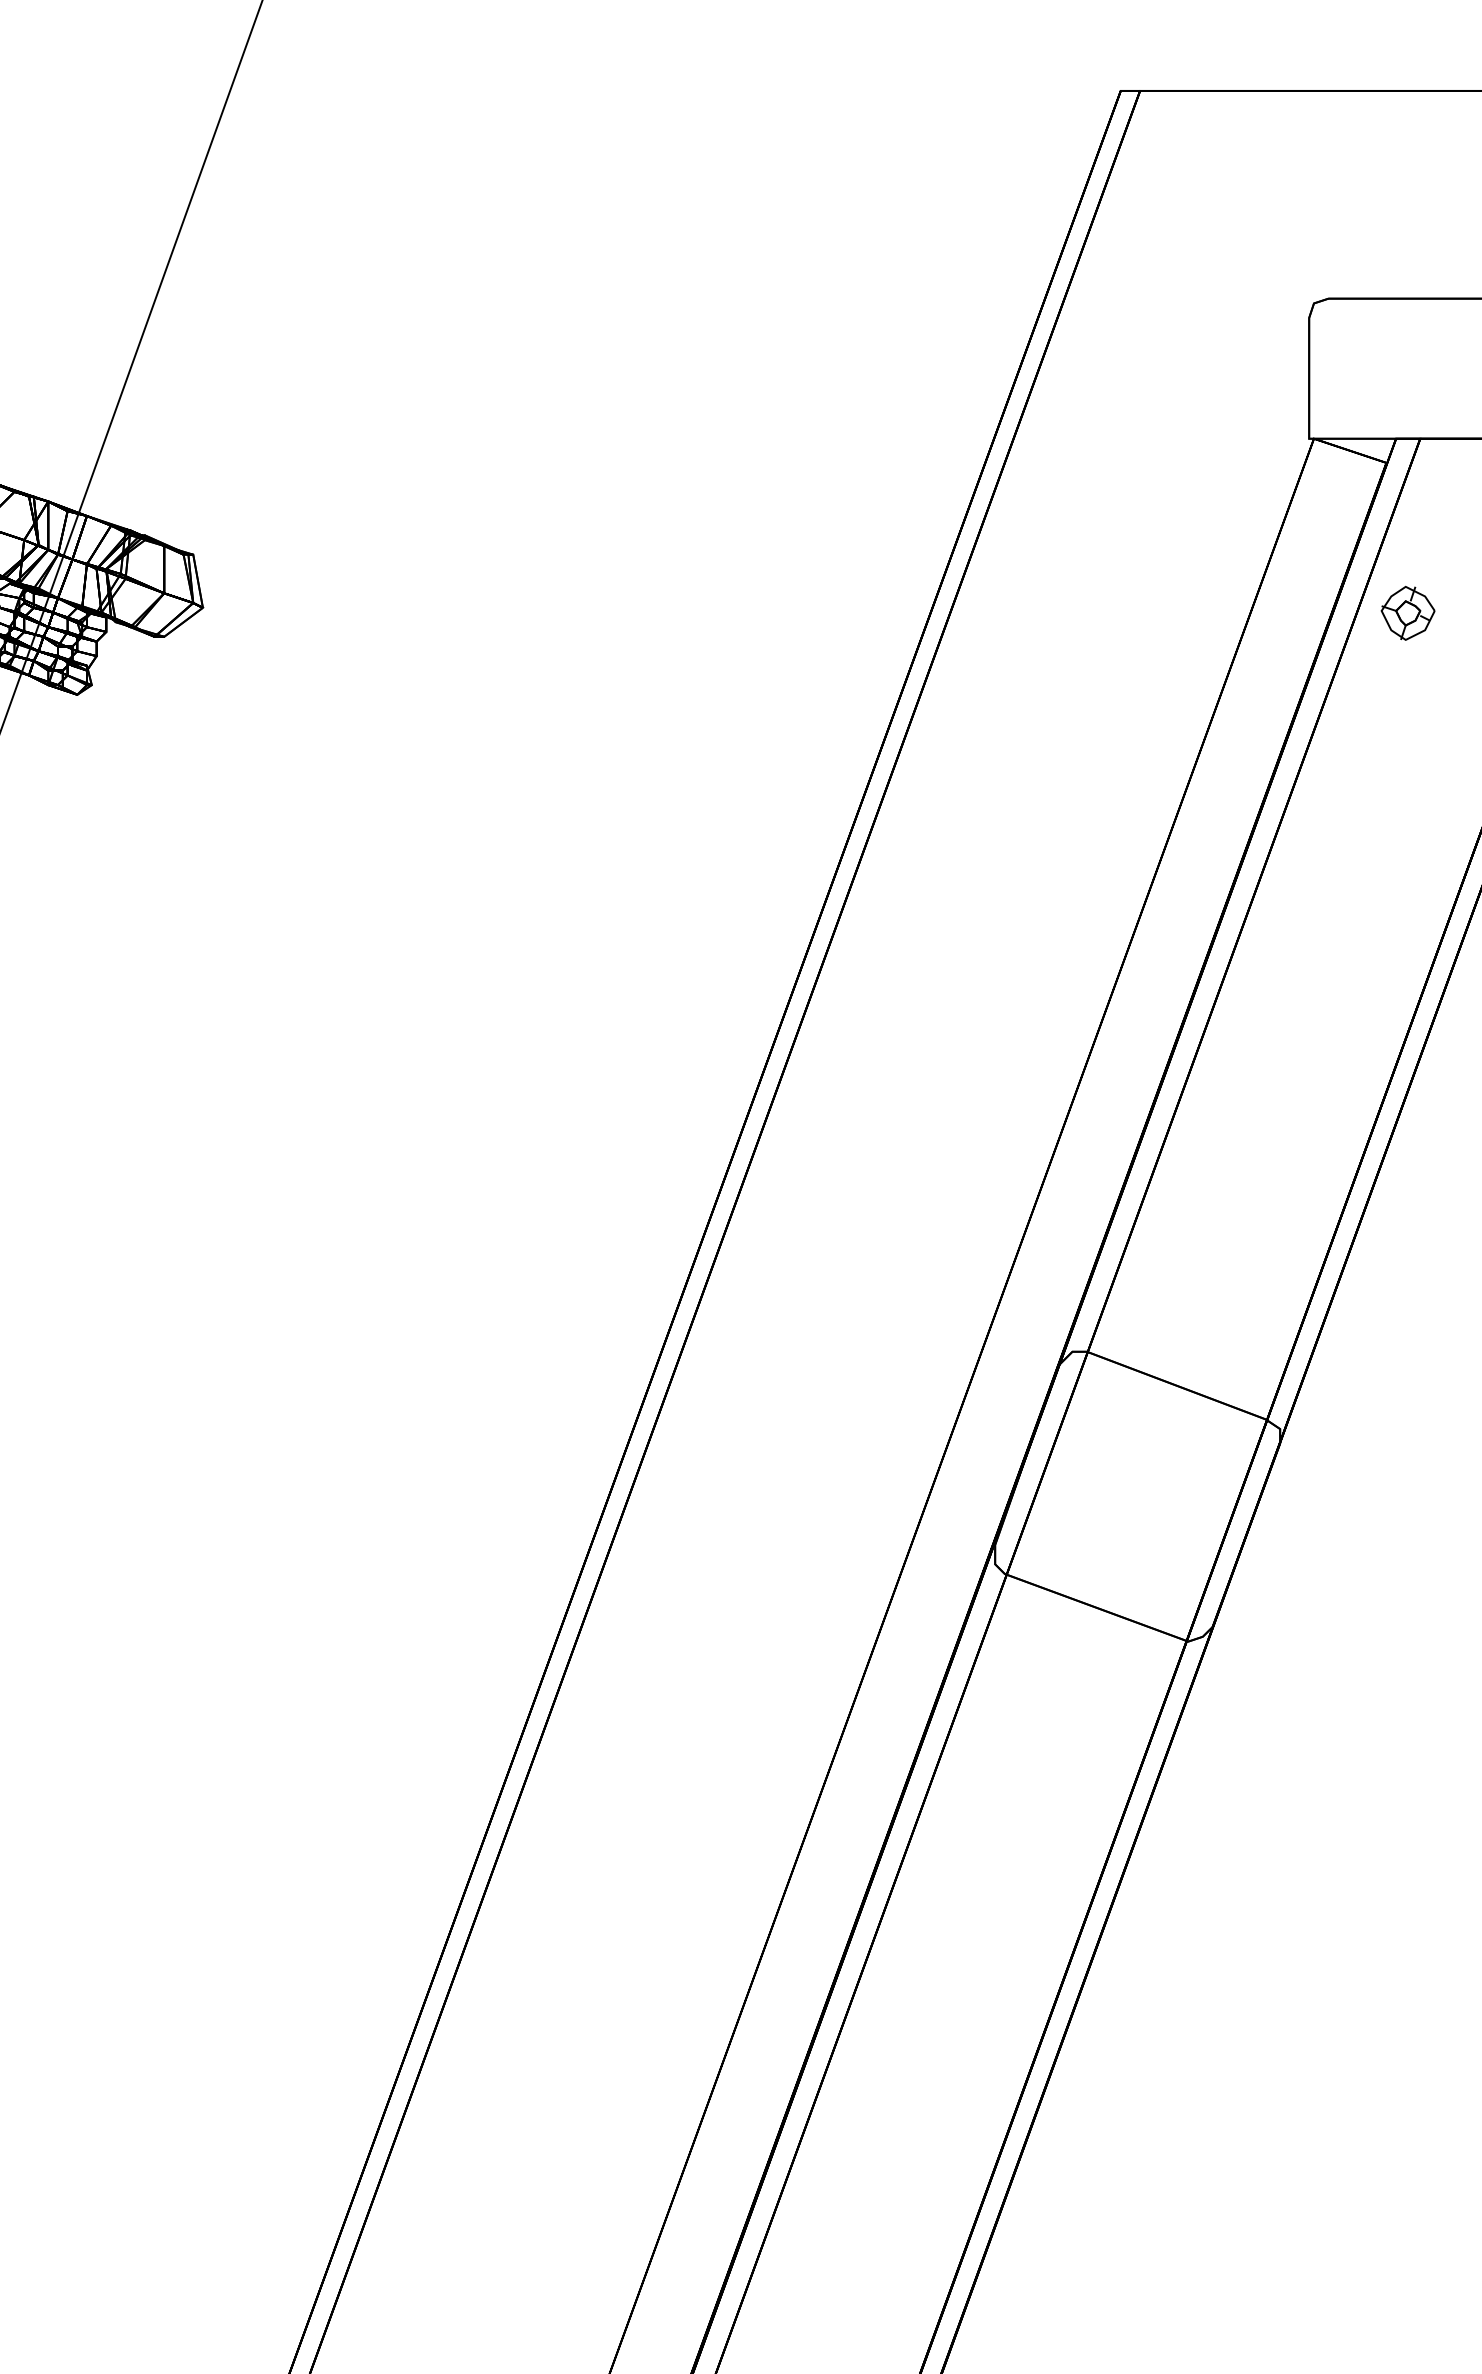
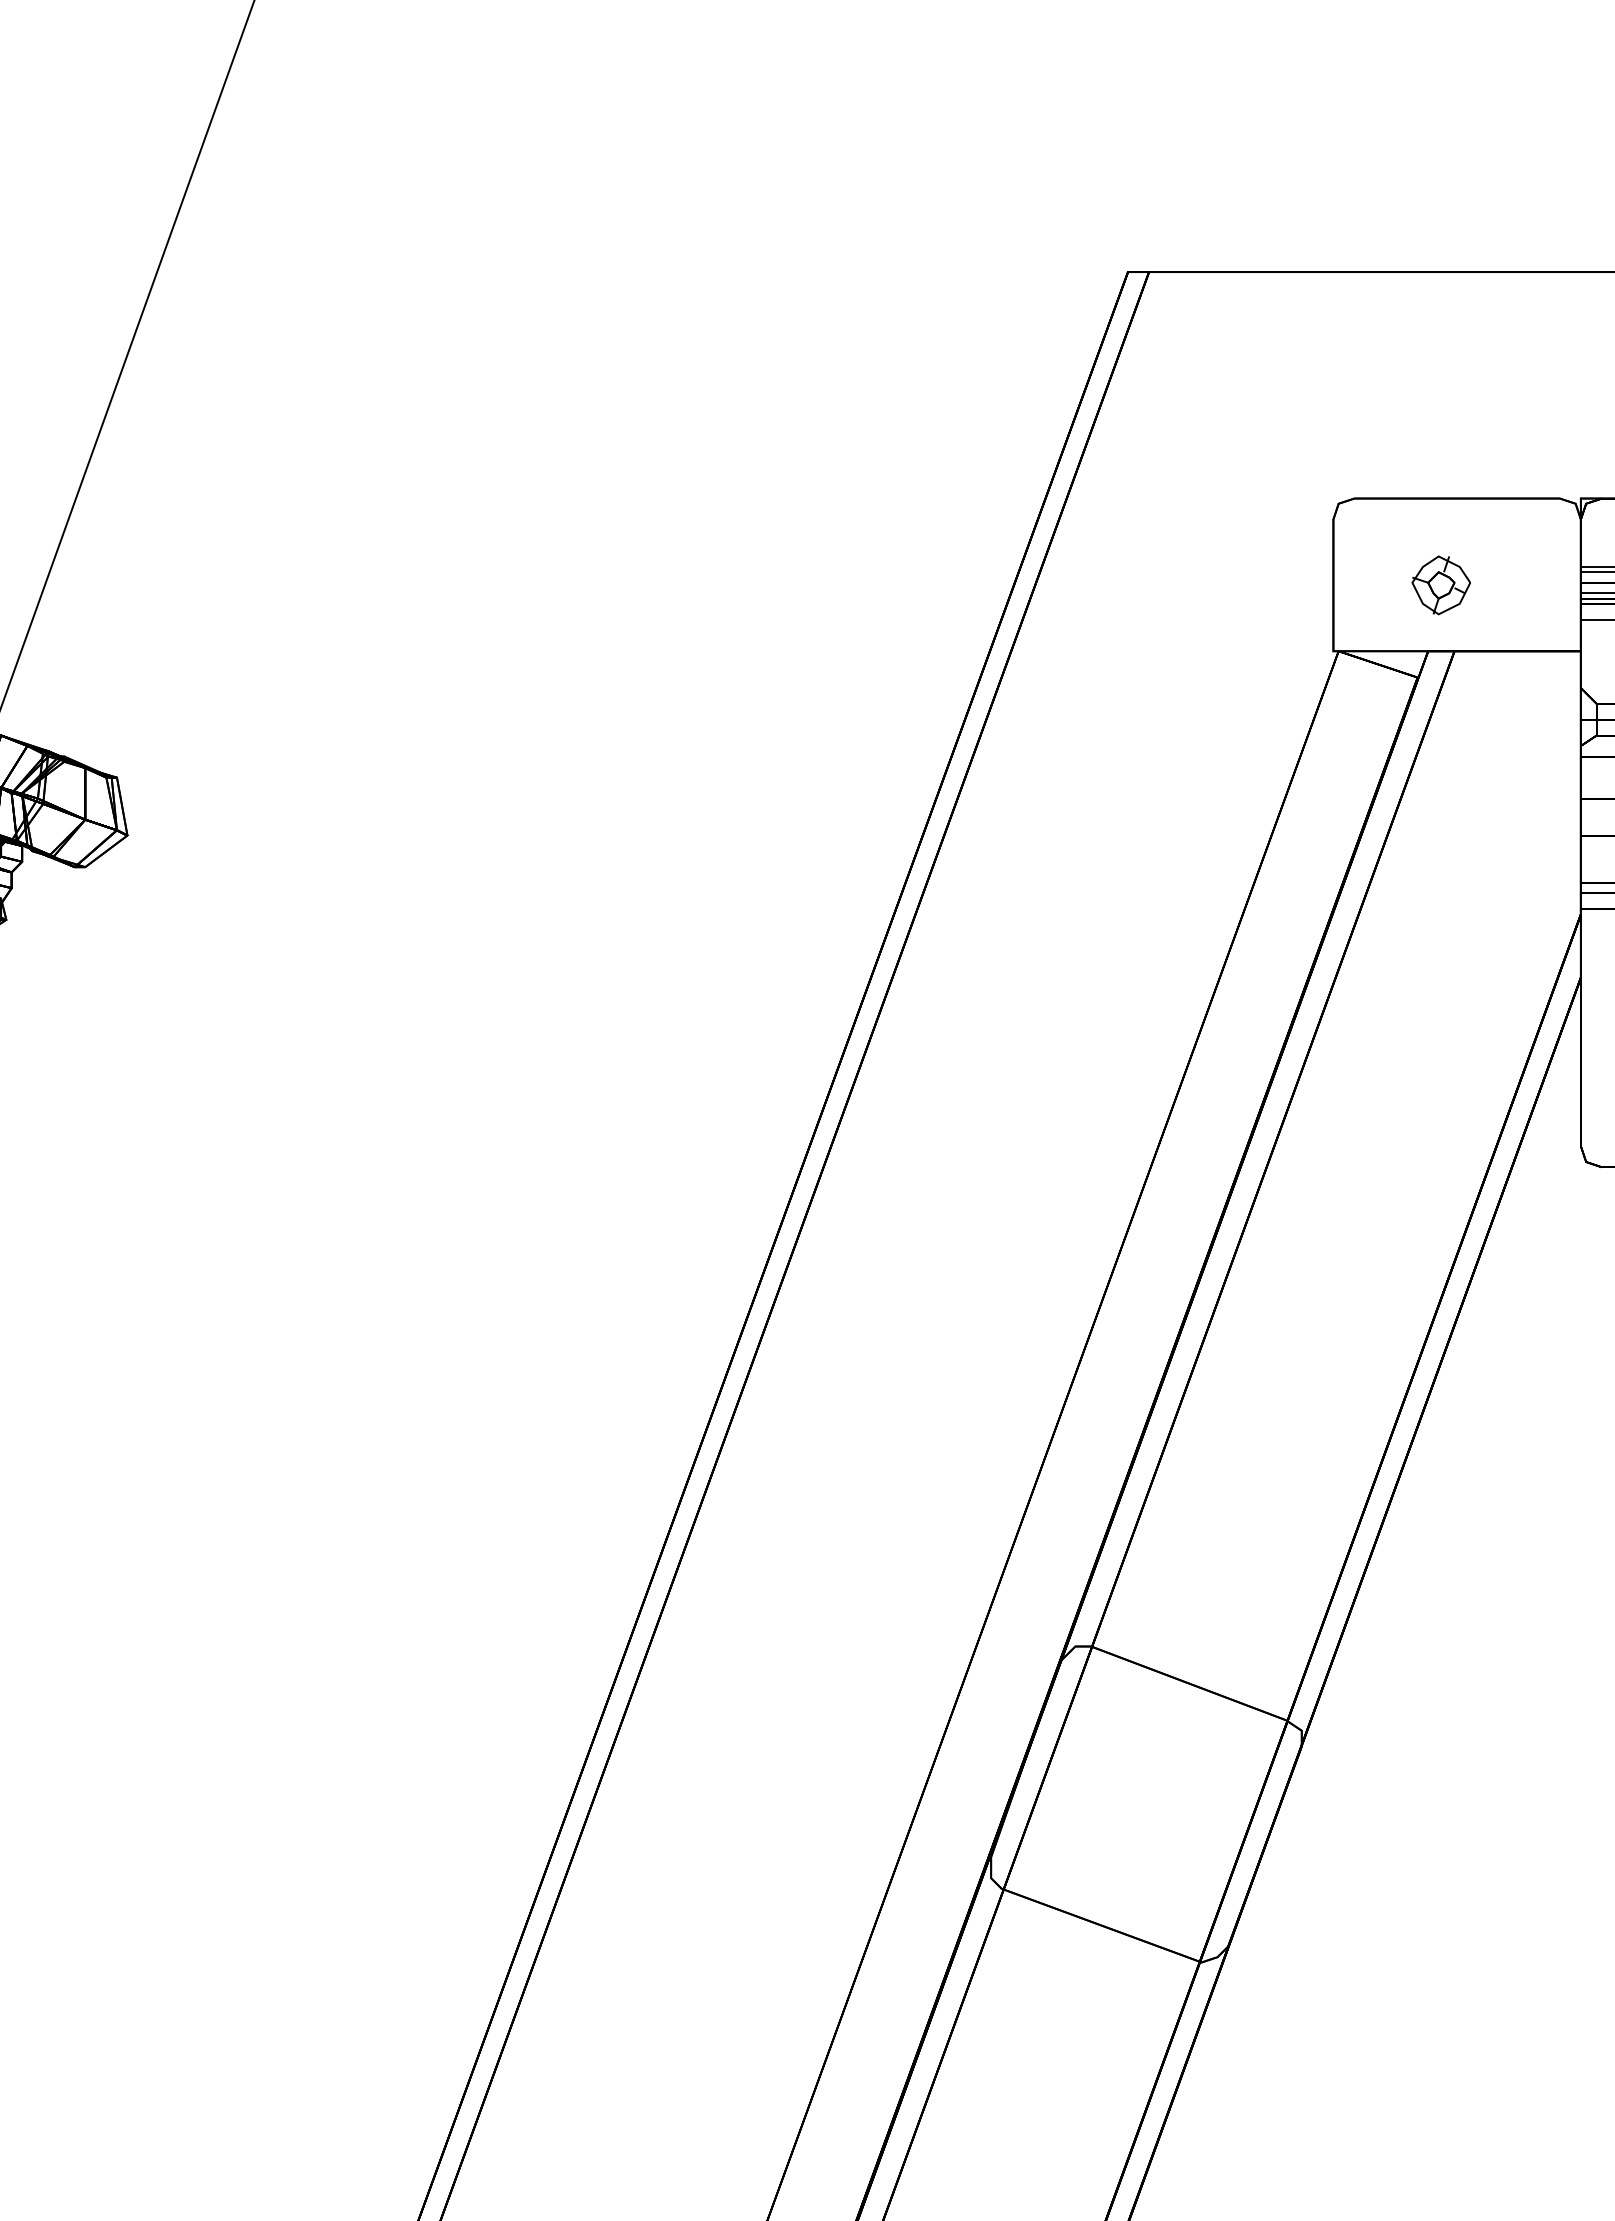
part: (1407, 612) -> (1440, 584), moved

